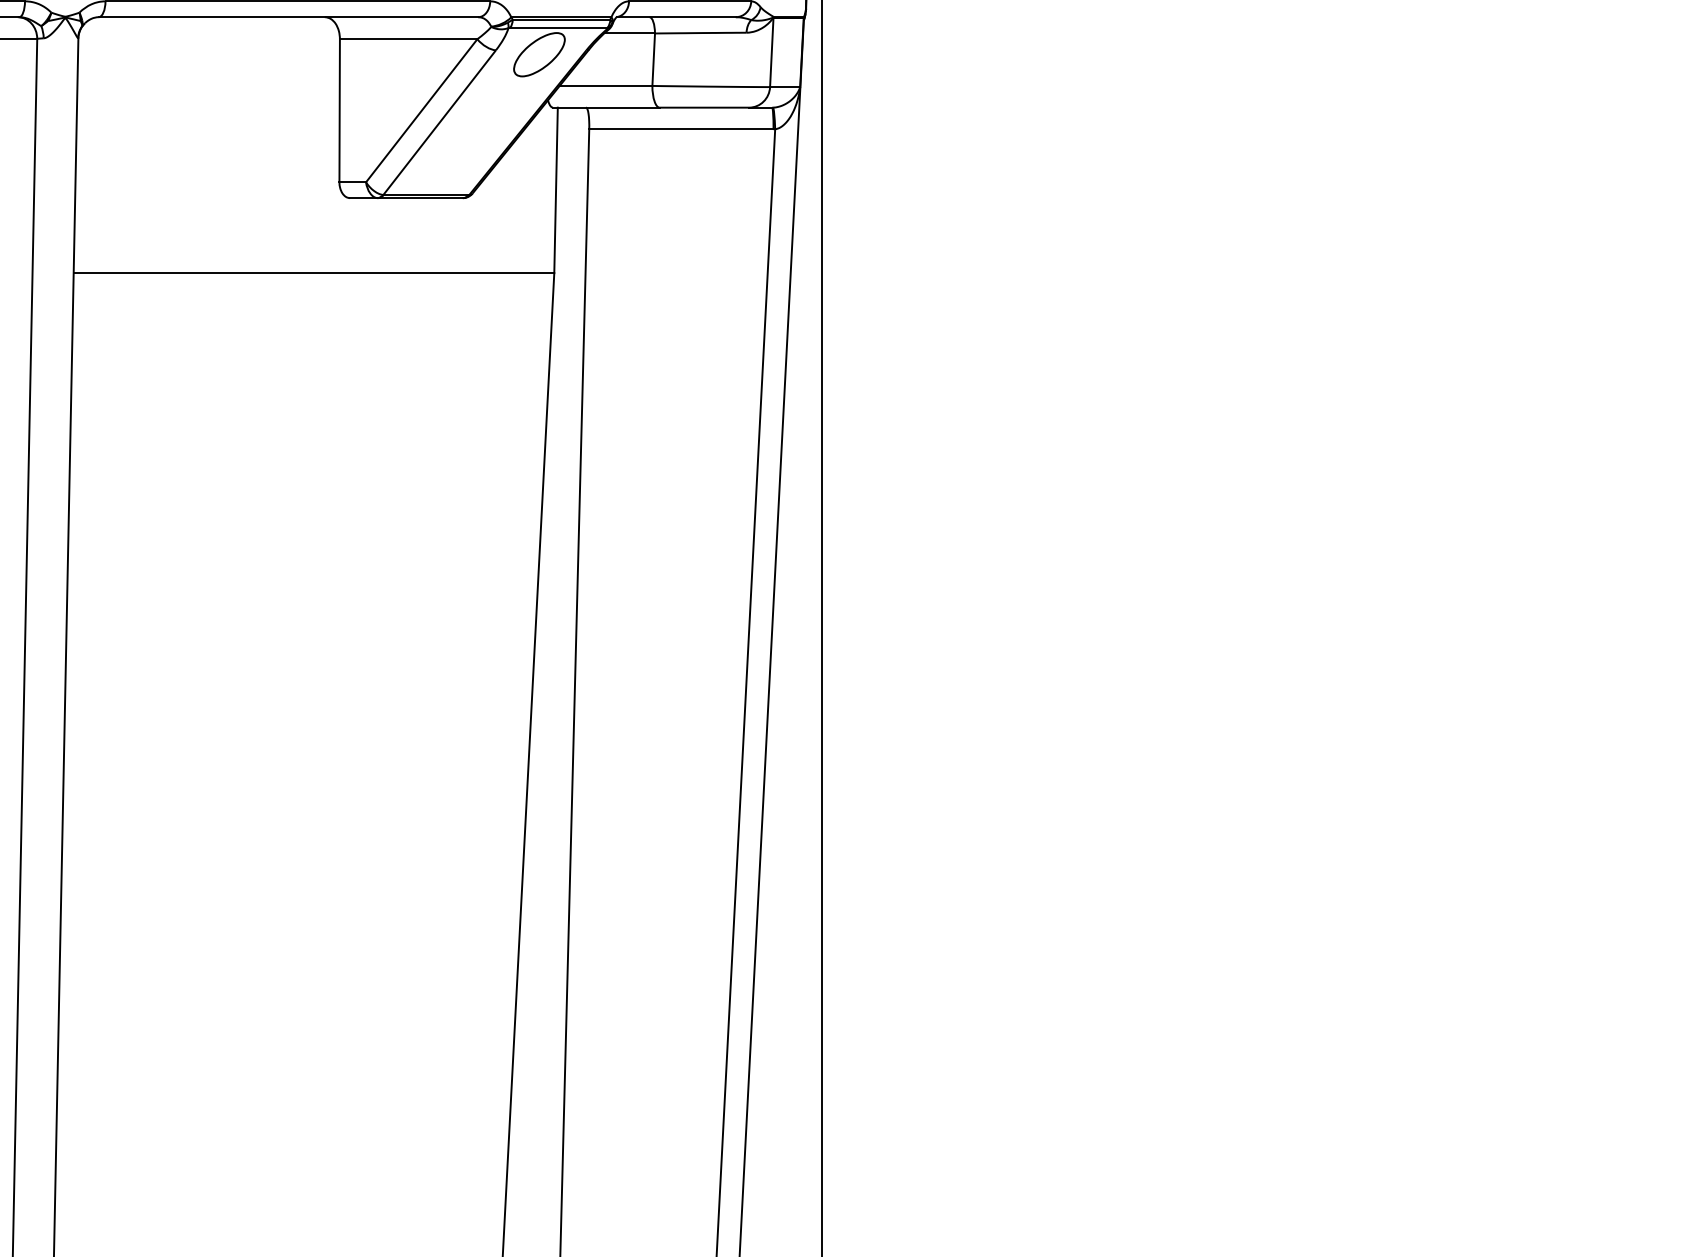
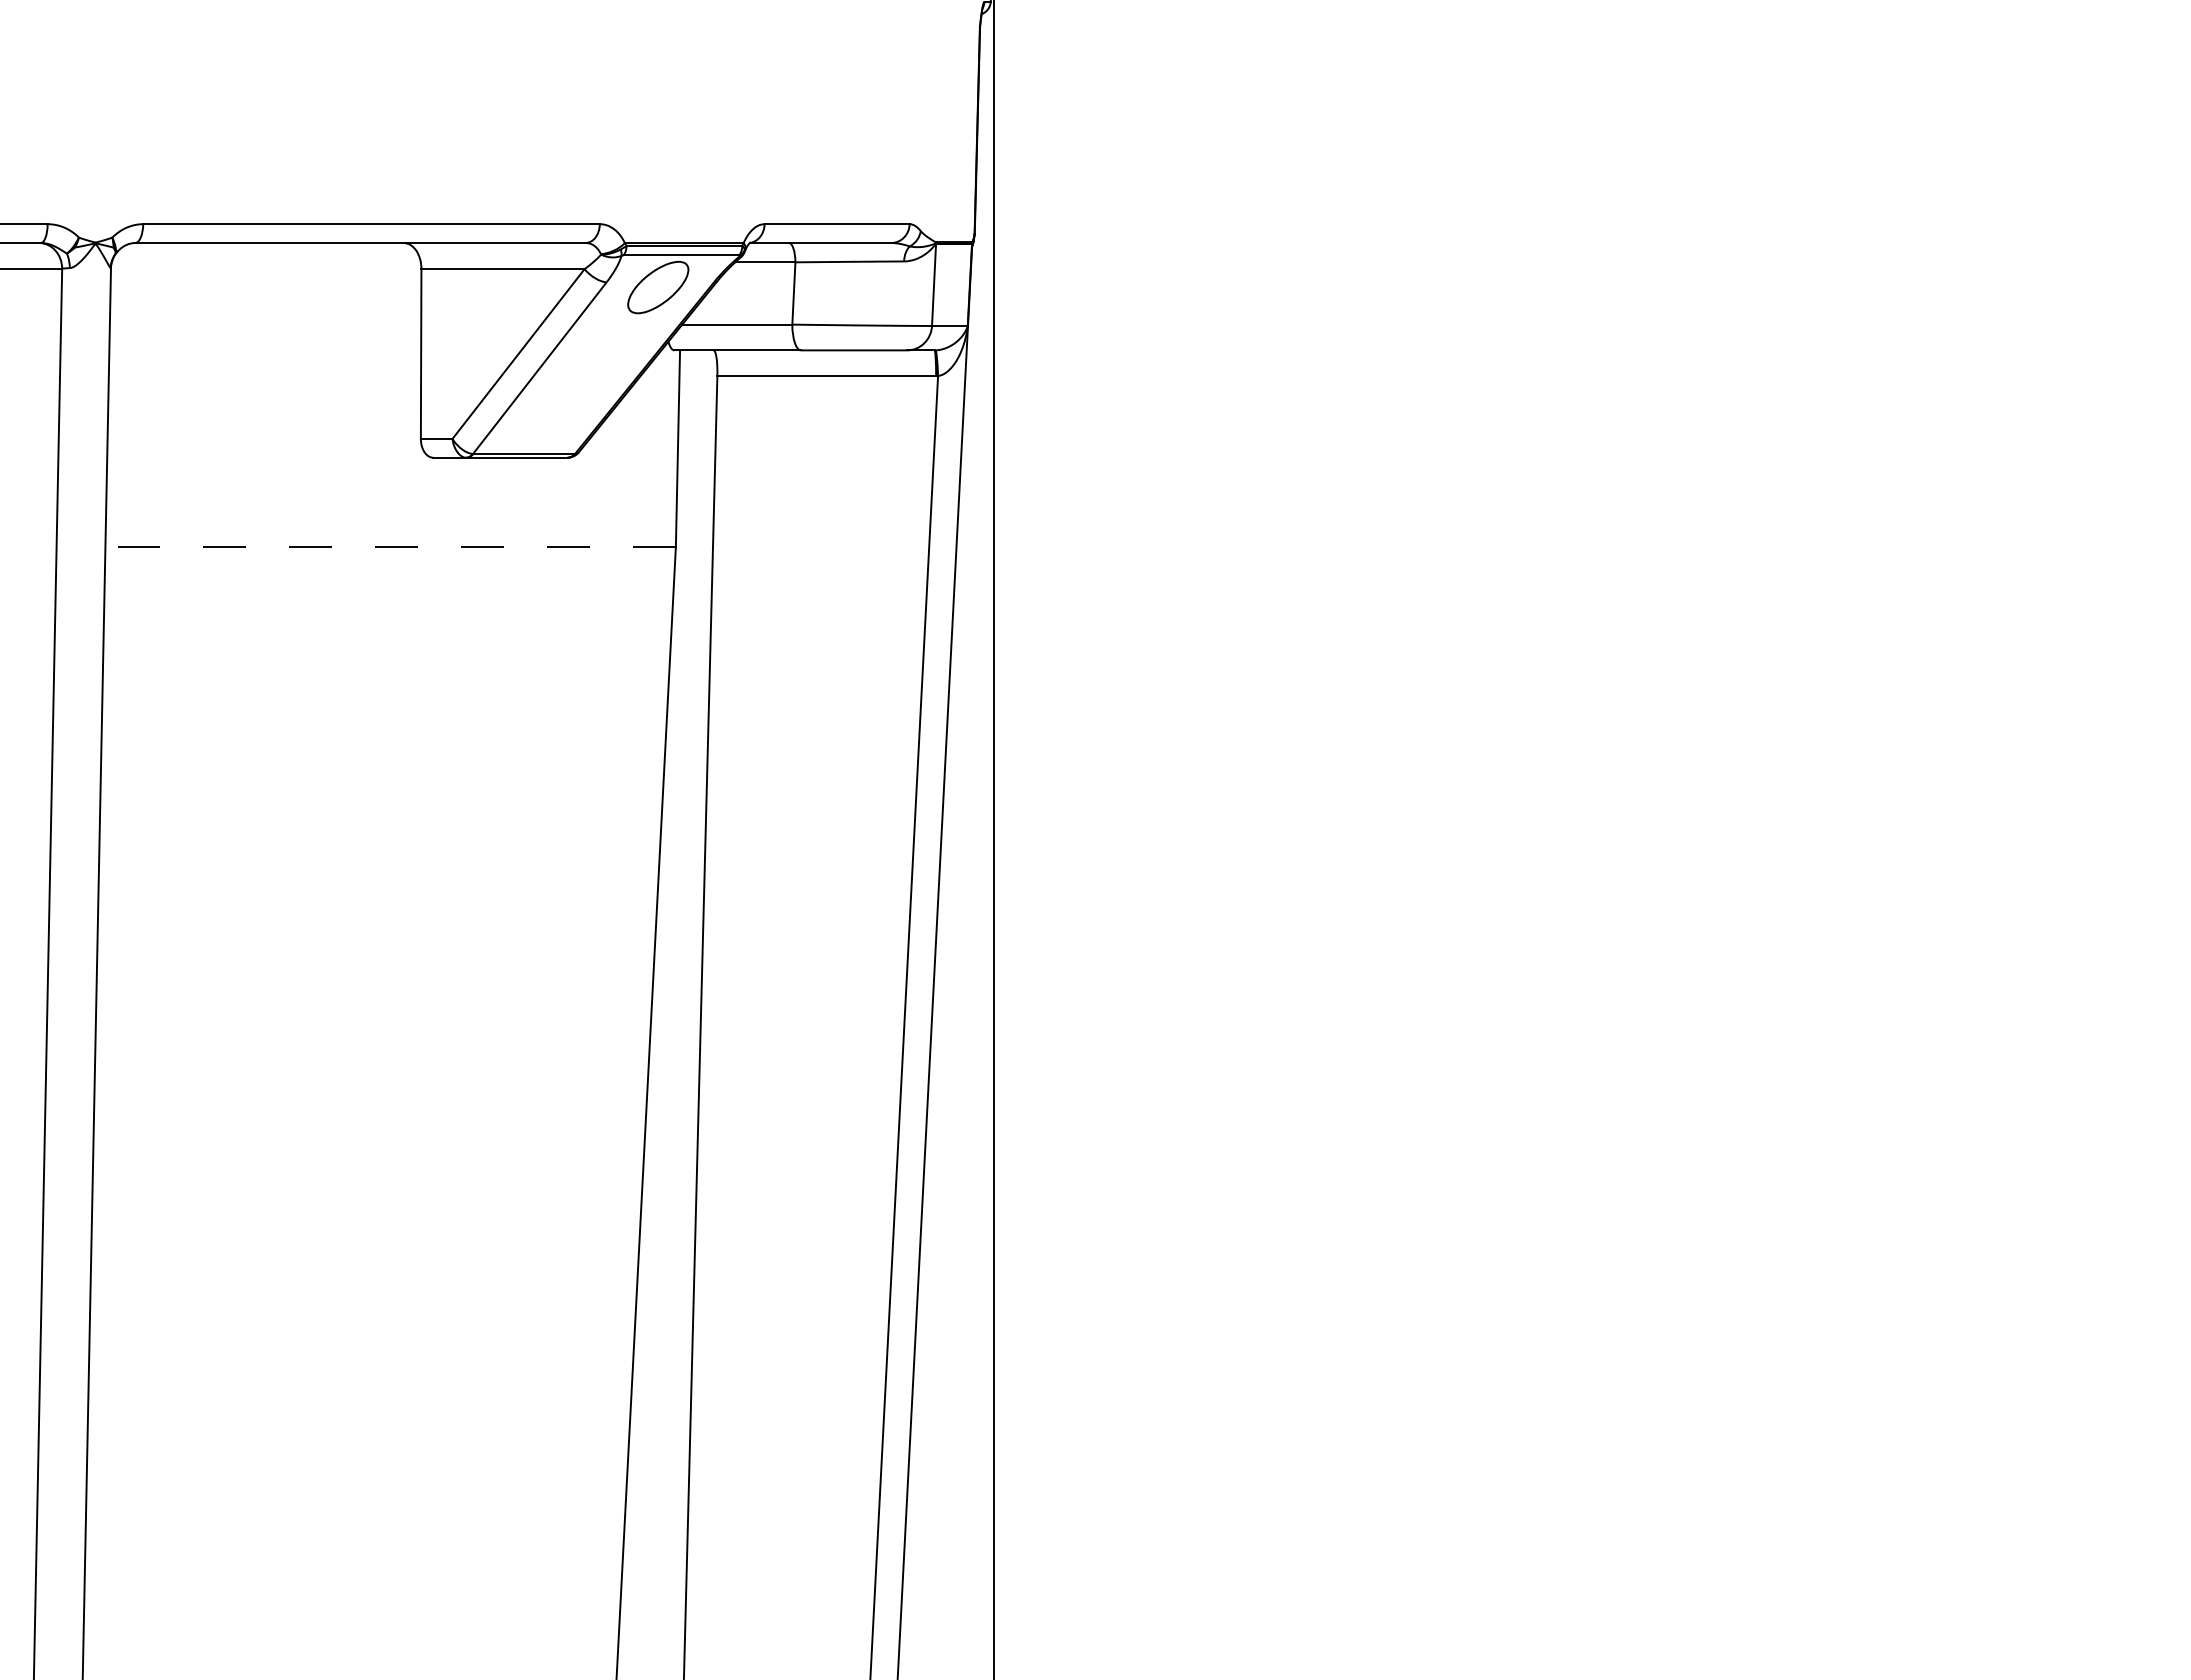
line: (313, 272) -> (390, 546), solid -> dashed

